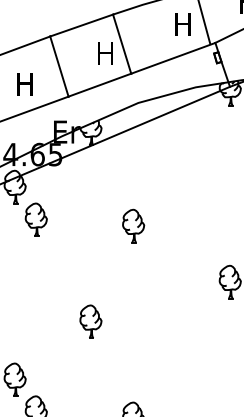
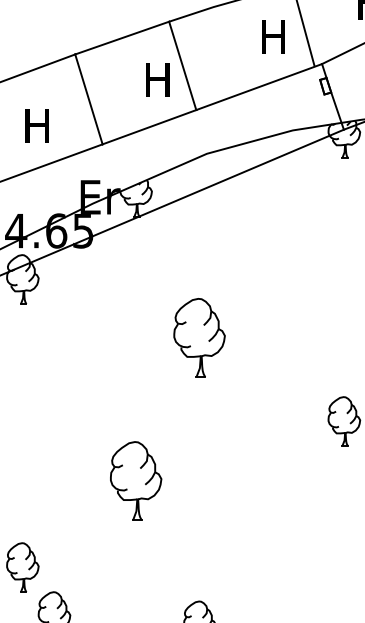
part: (35, 219) -> (53, 327), removed
part: (133, 225) -> (199, 336), size x1.6
part: (90, 321) -> (135, 480), size x1.6

